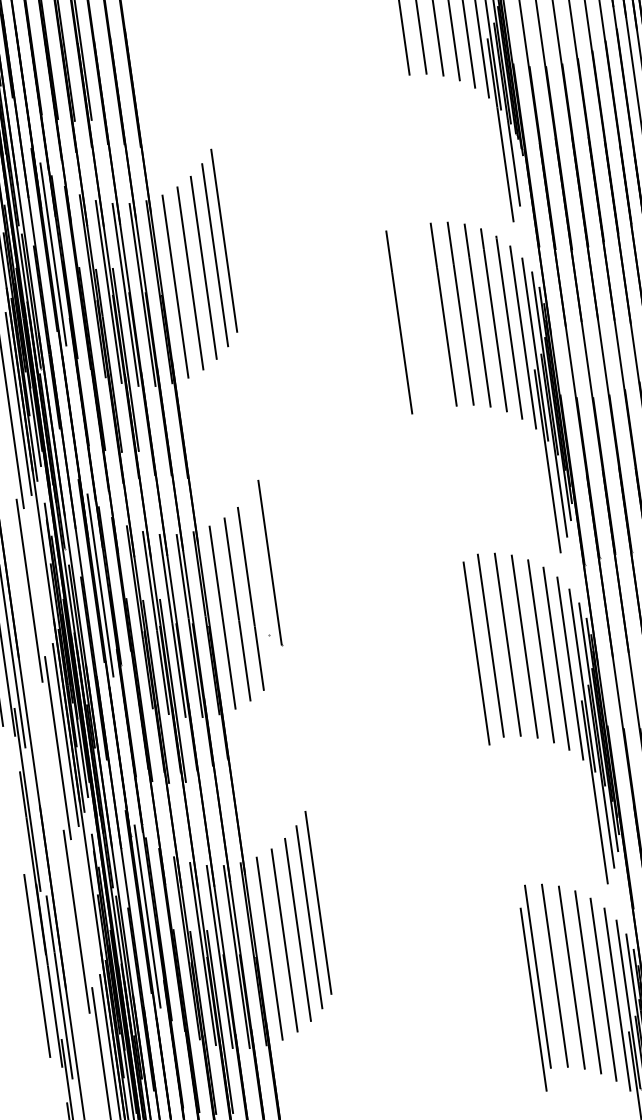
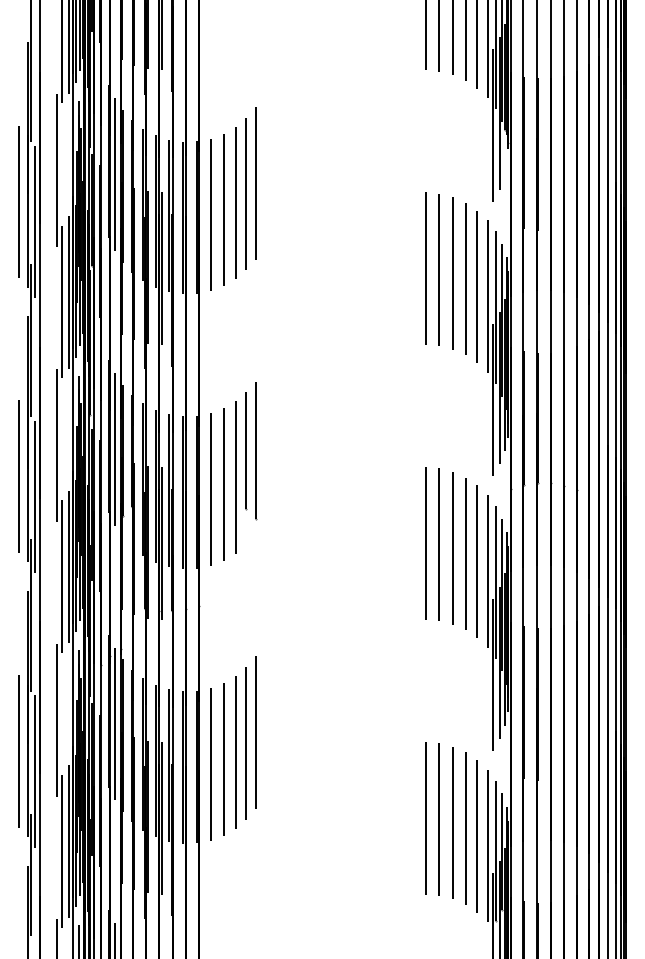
line: (398, 322) -> (387, 269), removed
line: (259, 564) -> (246, 450), added
line: (475, 653) -> (412, 548), removed
line: (532, 999) -> (418, 836), removed

